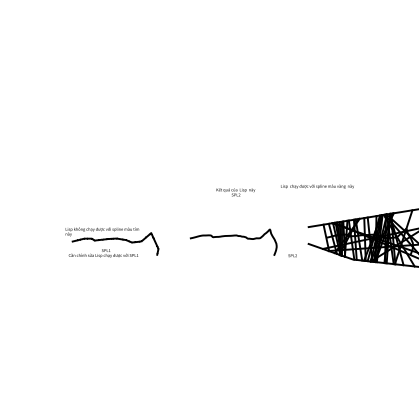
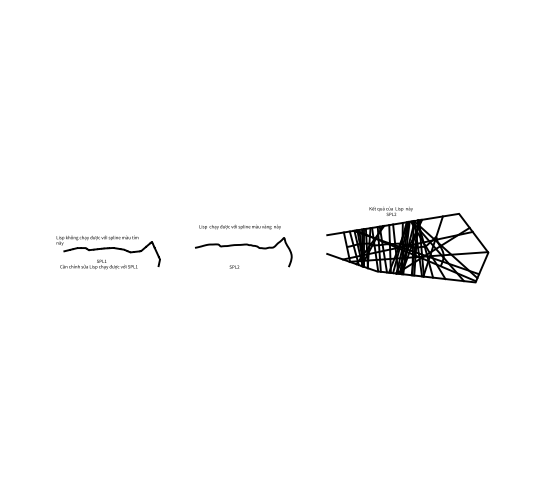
text: (316, 186) -> (239, 226), moved
text: (235, 191) -> (390, 210), moved
text: (292, 255) -> (234, 266), moved

